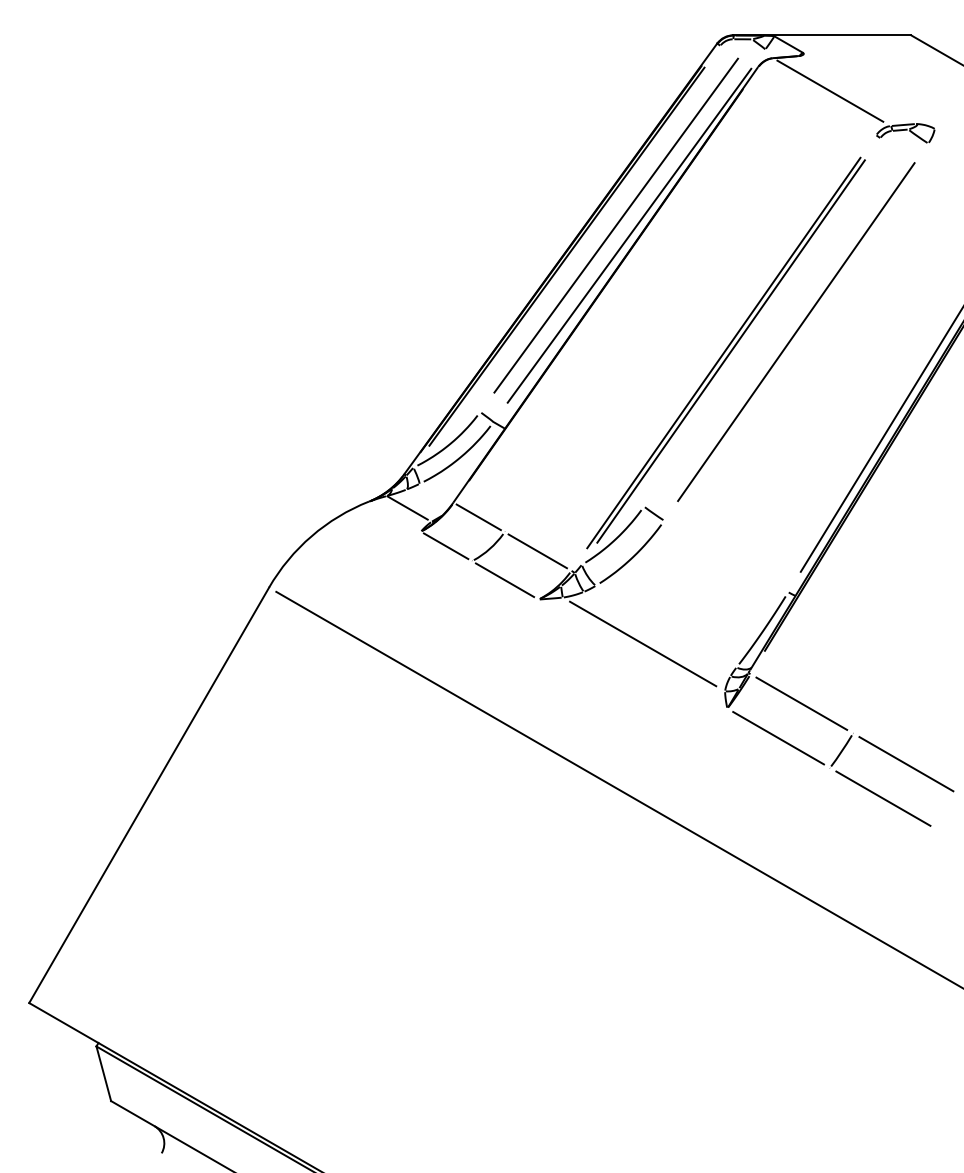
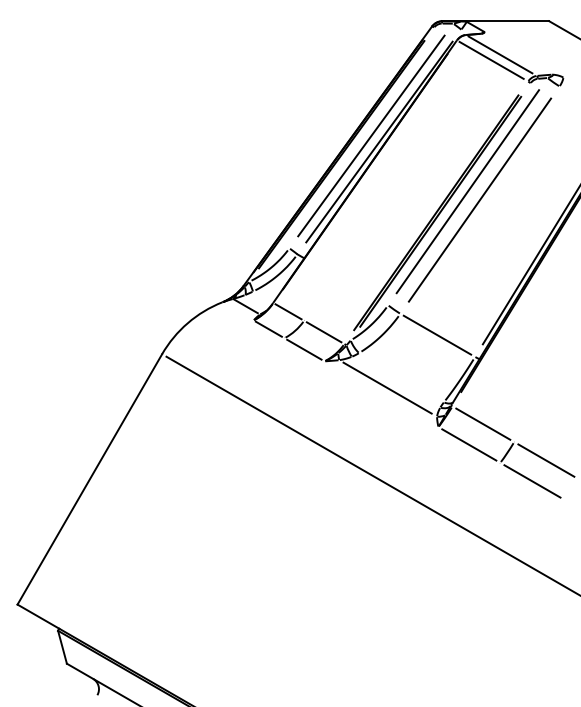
line: (815, 98) -> (491, 59), added
line: (775, 317) -> (467, 191), added
line: (725, 554) -> (437, 334), added

